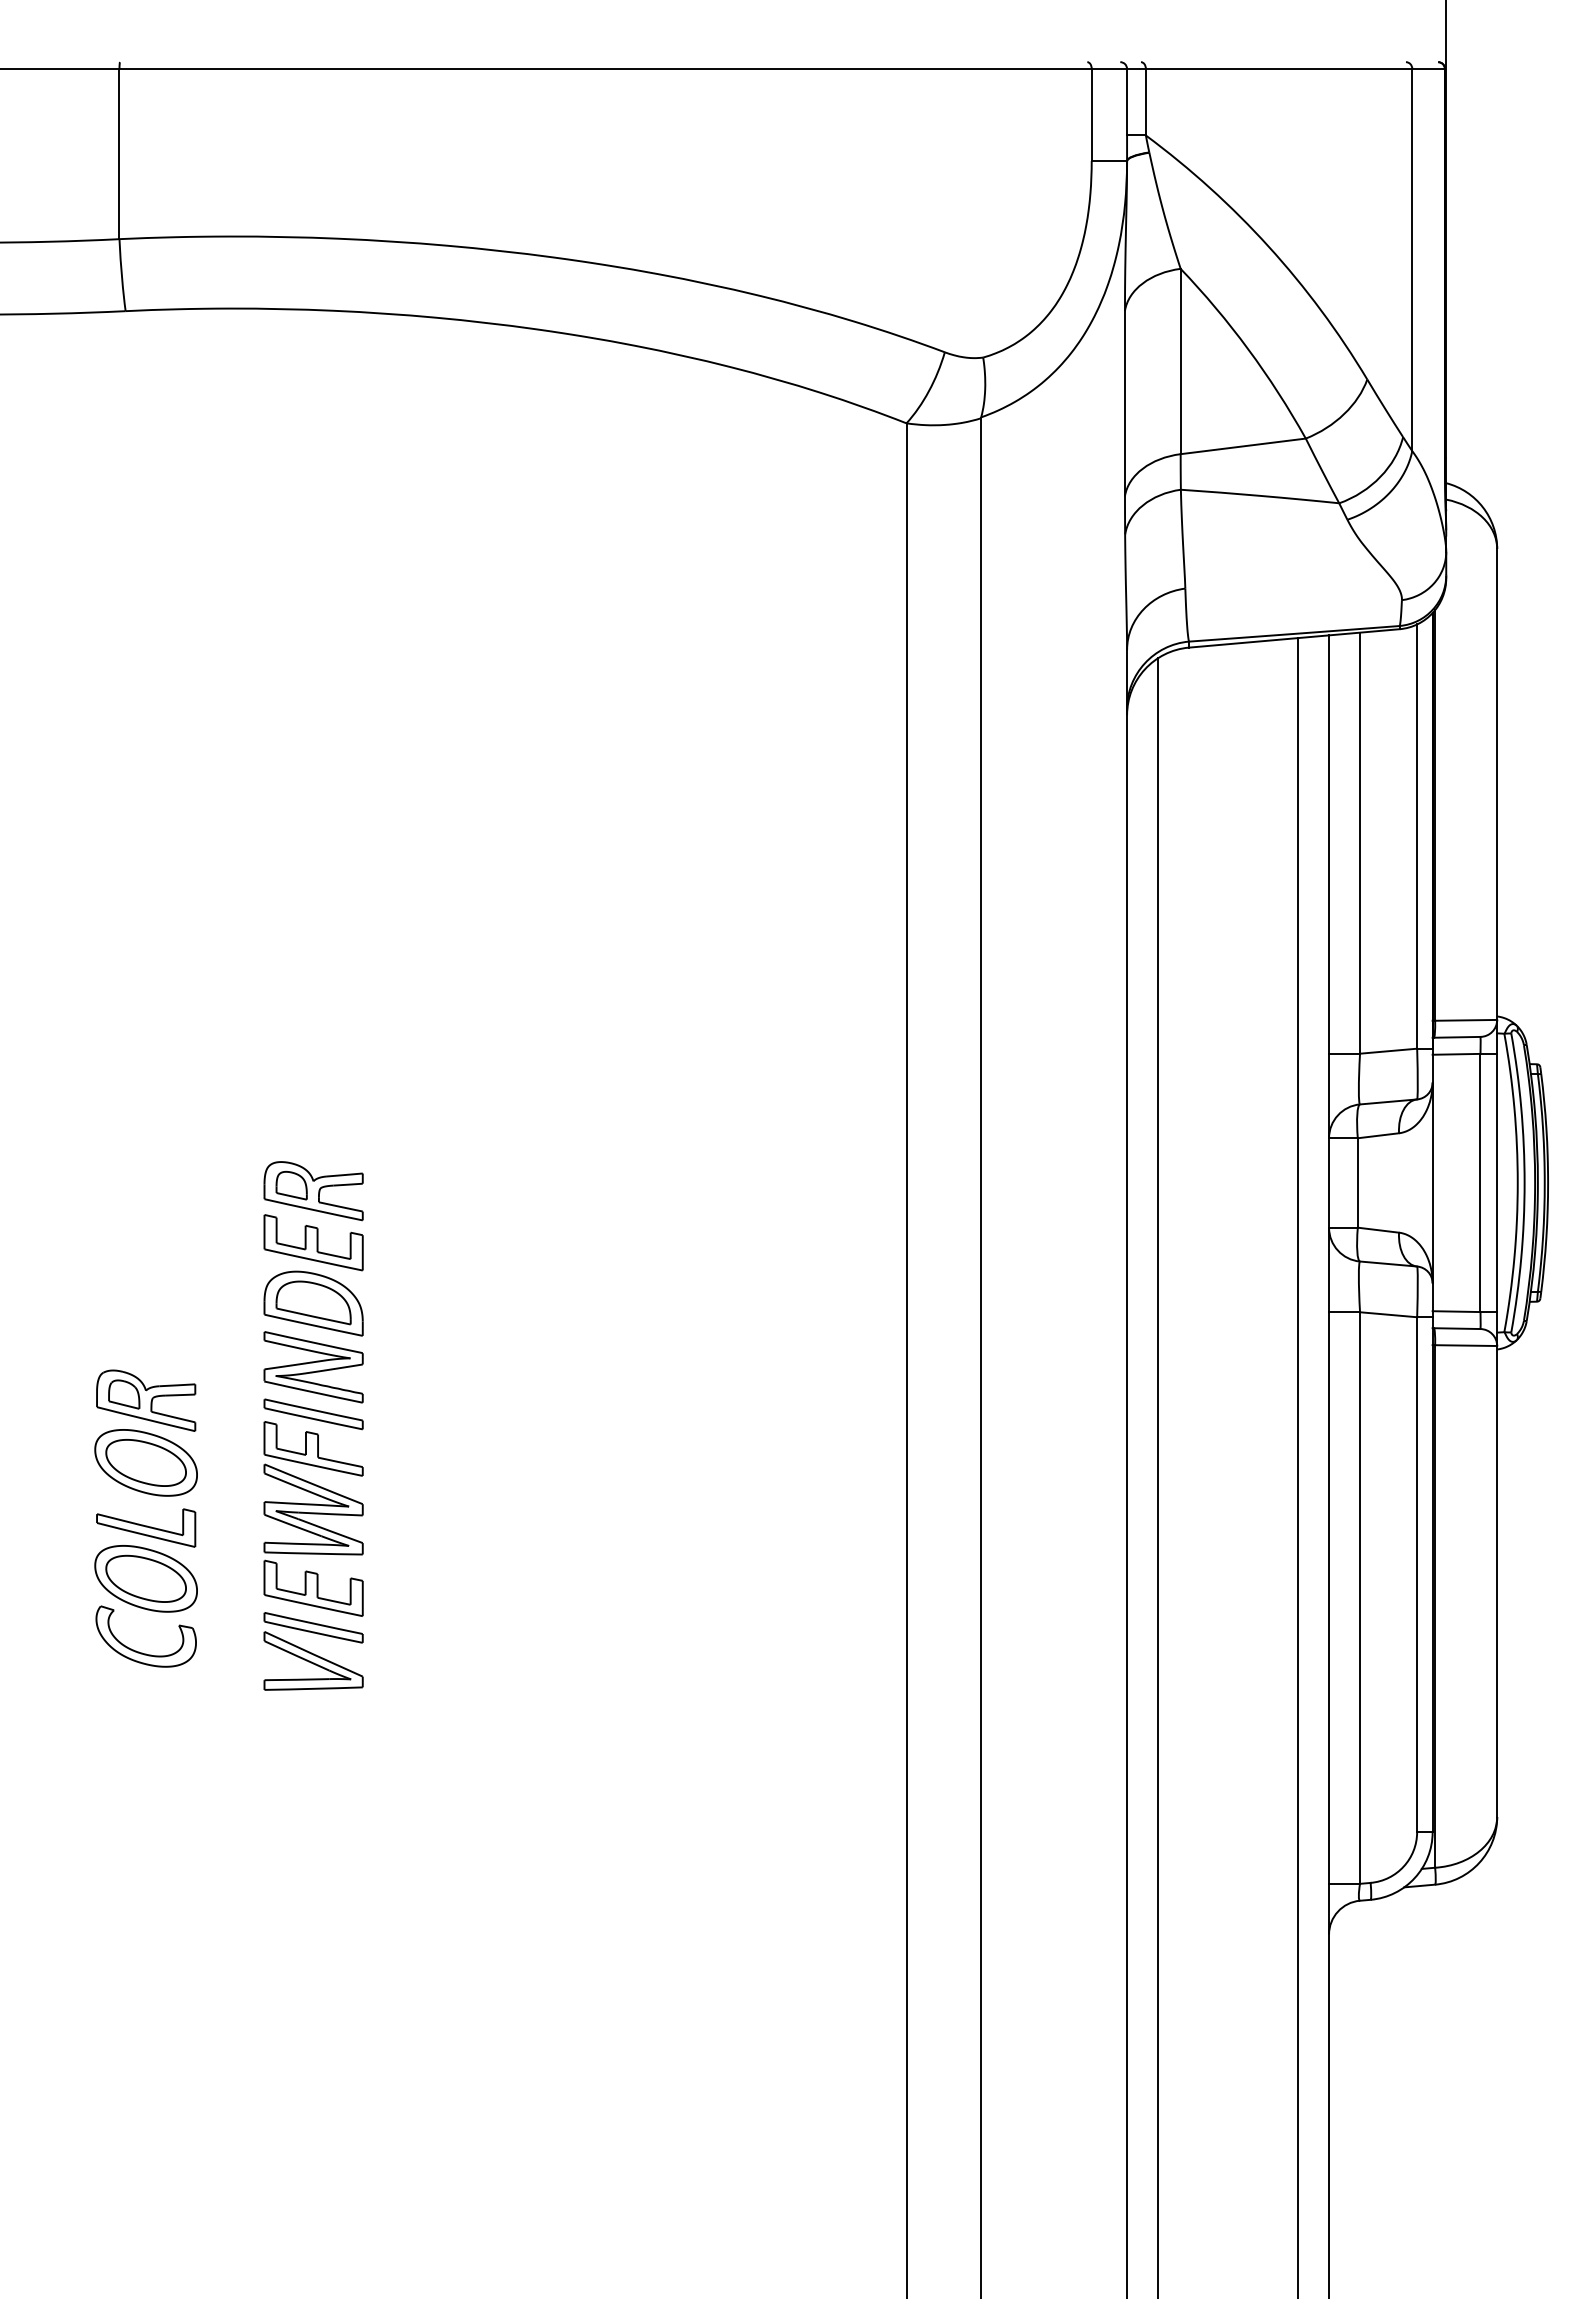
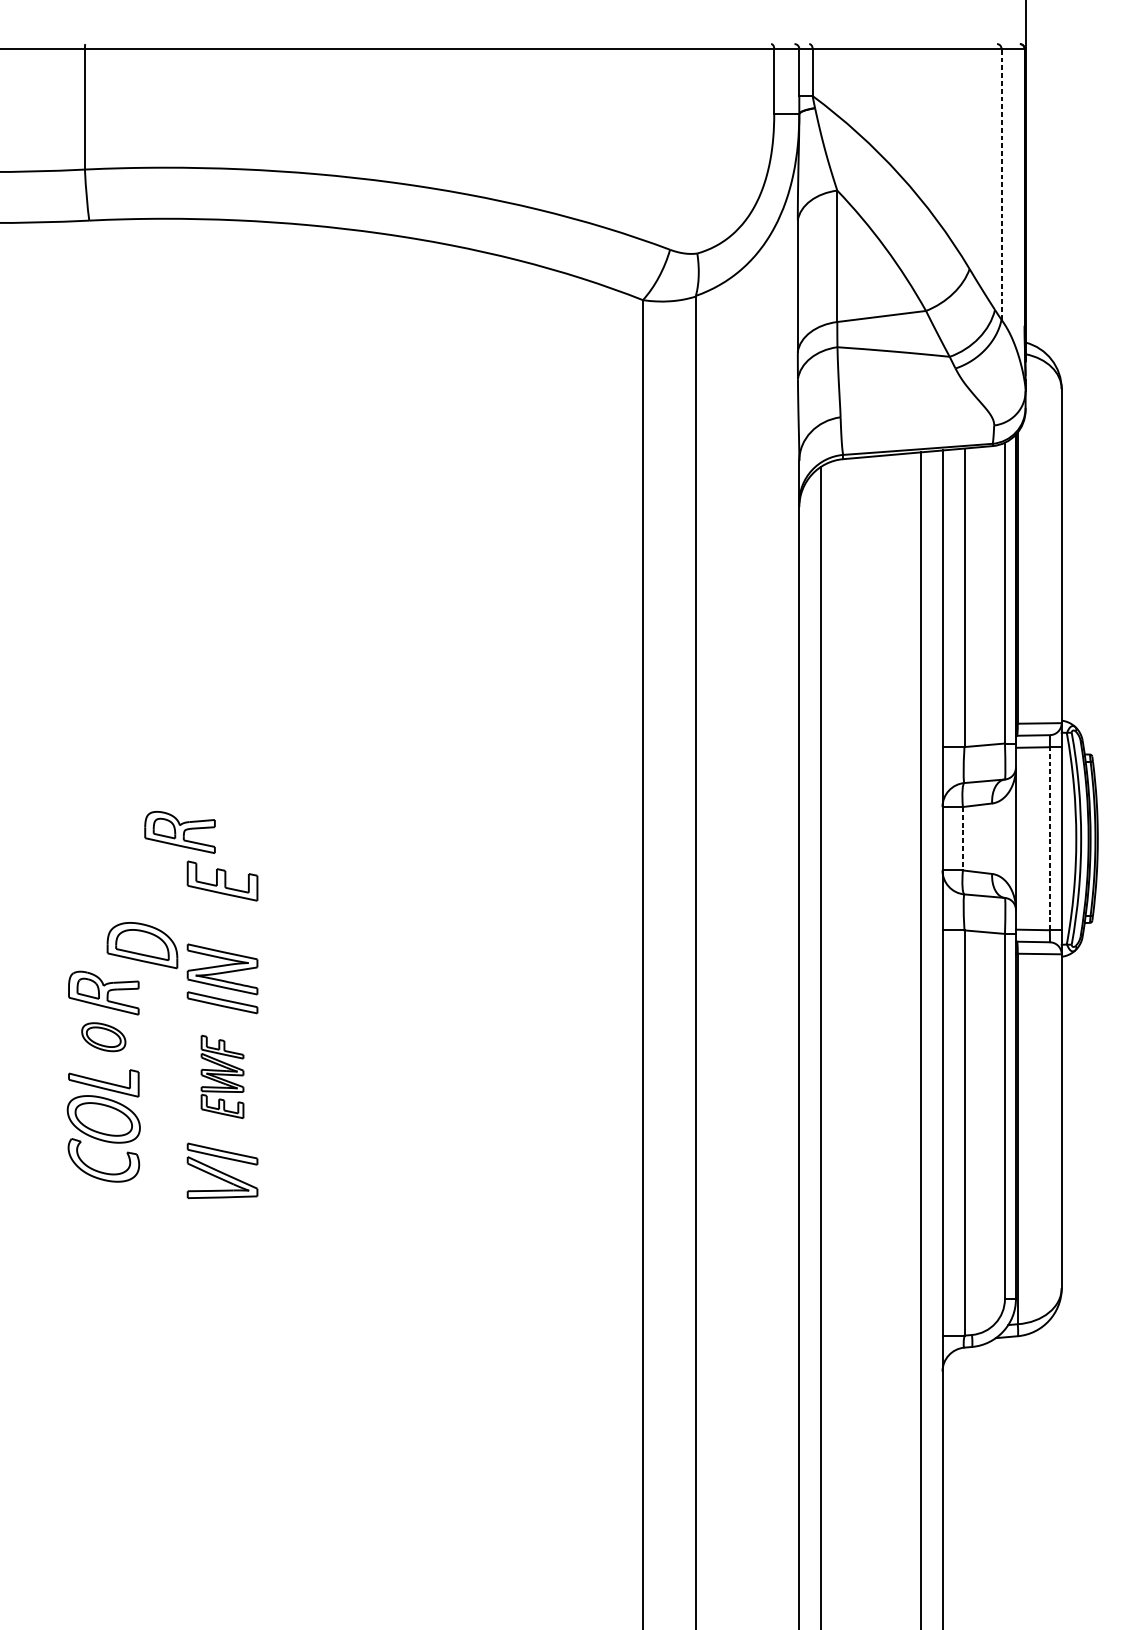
line: (1412, 259) -> (1001, 183), solid -> dashed
line: (1357, 1182) -> (962, 838), solid -> dashed
line: (1480, 1182) -> (1049, 838), solid -> dashed
part: (313, 1191) -> (179, 832), moved
part: (313, 1303) -> (142, 945), moved
part: (145, 1462) -> (103, 1036), size x0.6
part: (313, 1518) -> (222, 1076), size x0.6

